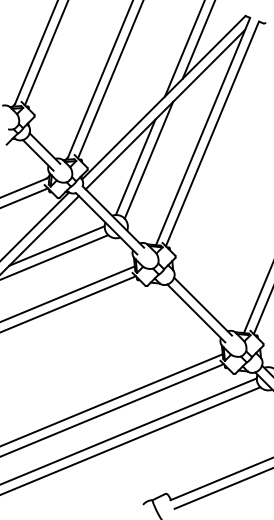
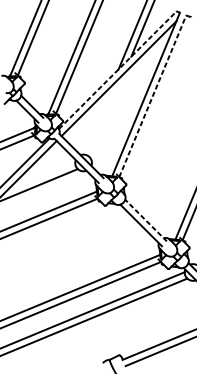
line: (163, 97) -> (117, 70), solid -> dashed
line: (212, 133) -> (152, 95), solid -> dashed
line: (148, 159) -> (106, 114), removed
line: (135, 167) -> (97, 120), removed
line: (56, 245) -> (40, 176), removed
line: (203, 306) -> (146, 220), solid -> dashed

